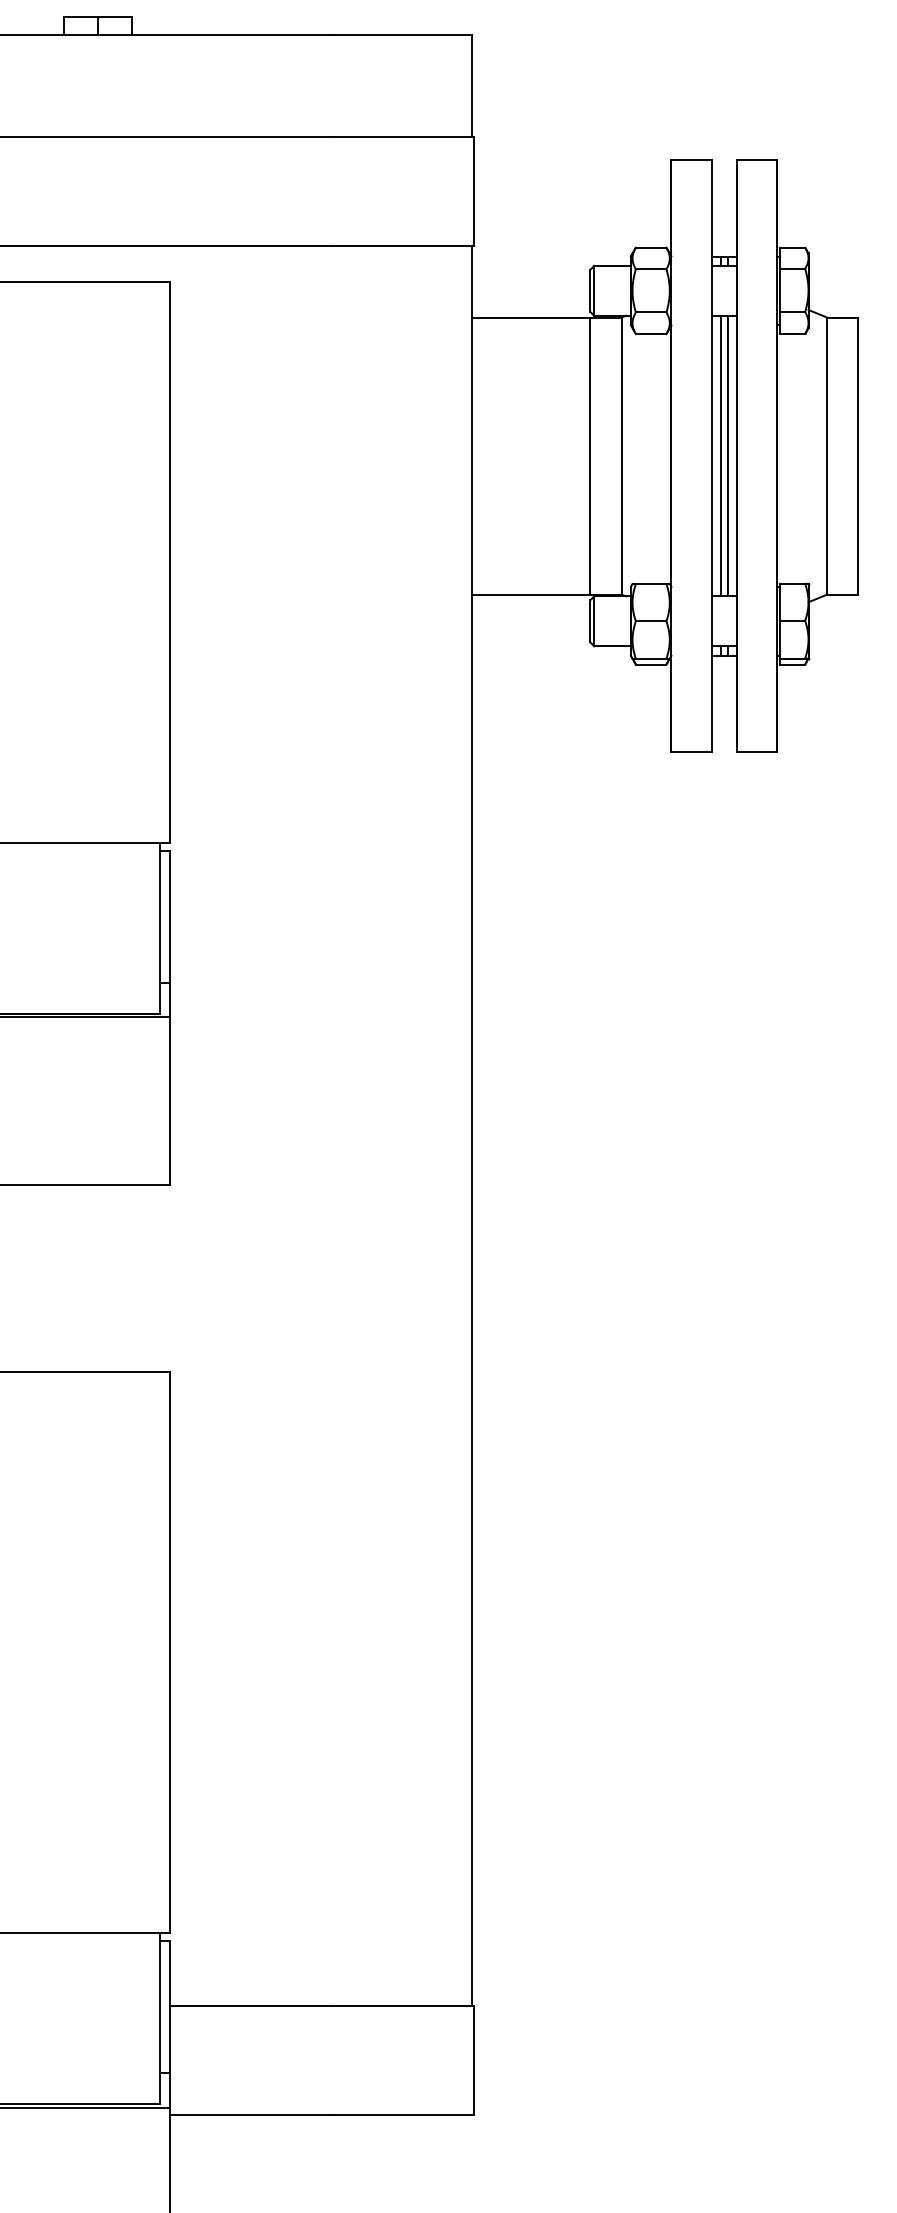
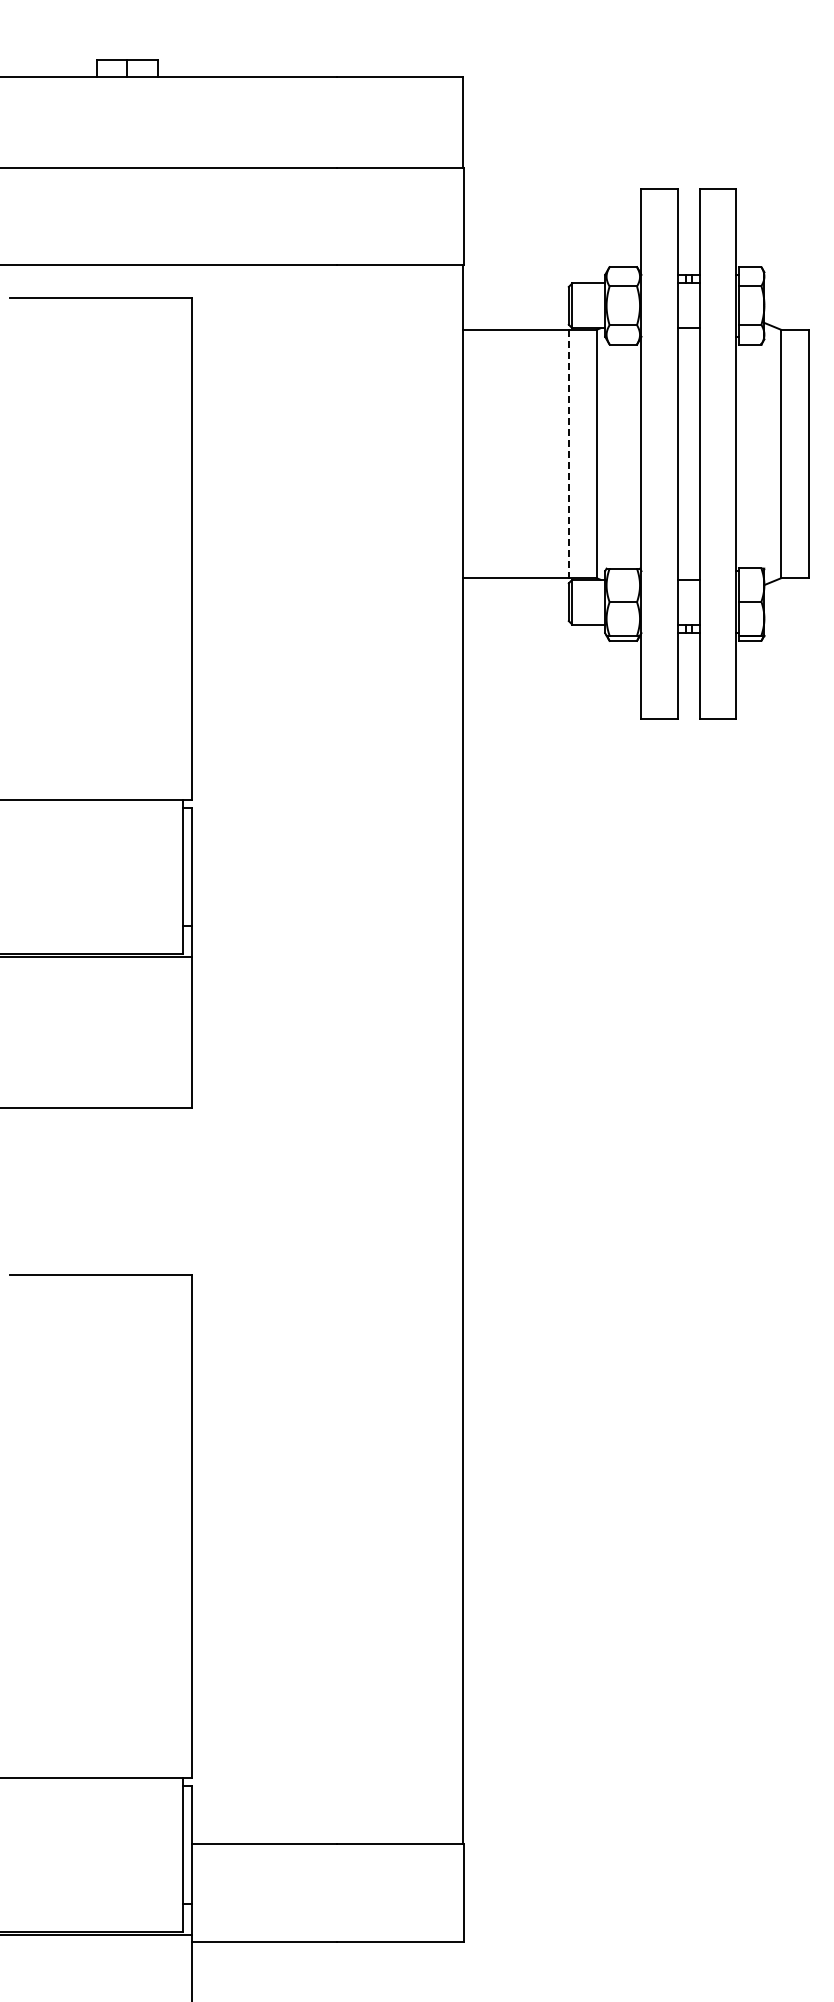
line: (721, 455) -> (686, 453), removed
line: (727, 455) -> (691, 453), removed
line: (590, 456) -> (568, 454), solid -> dashed

